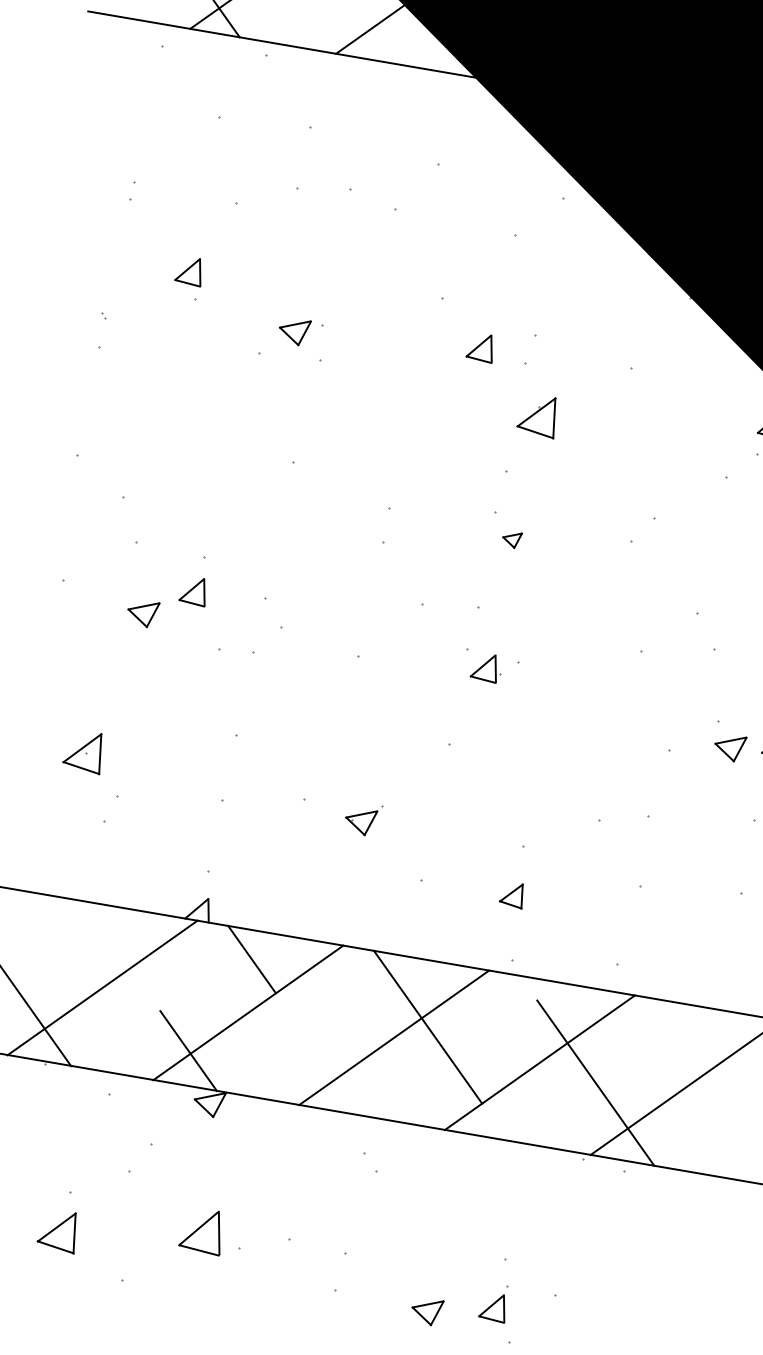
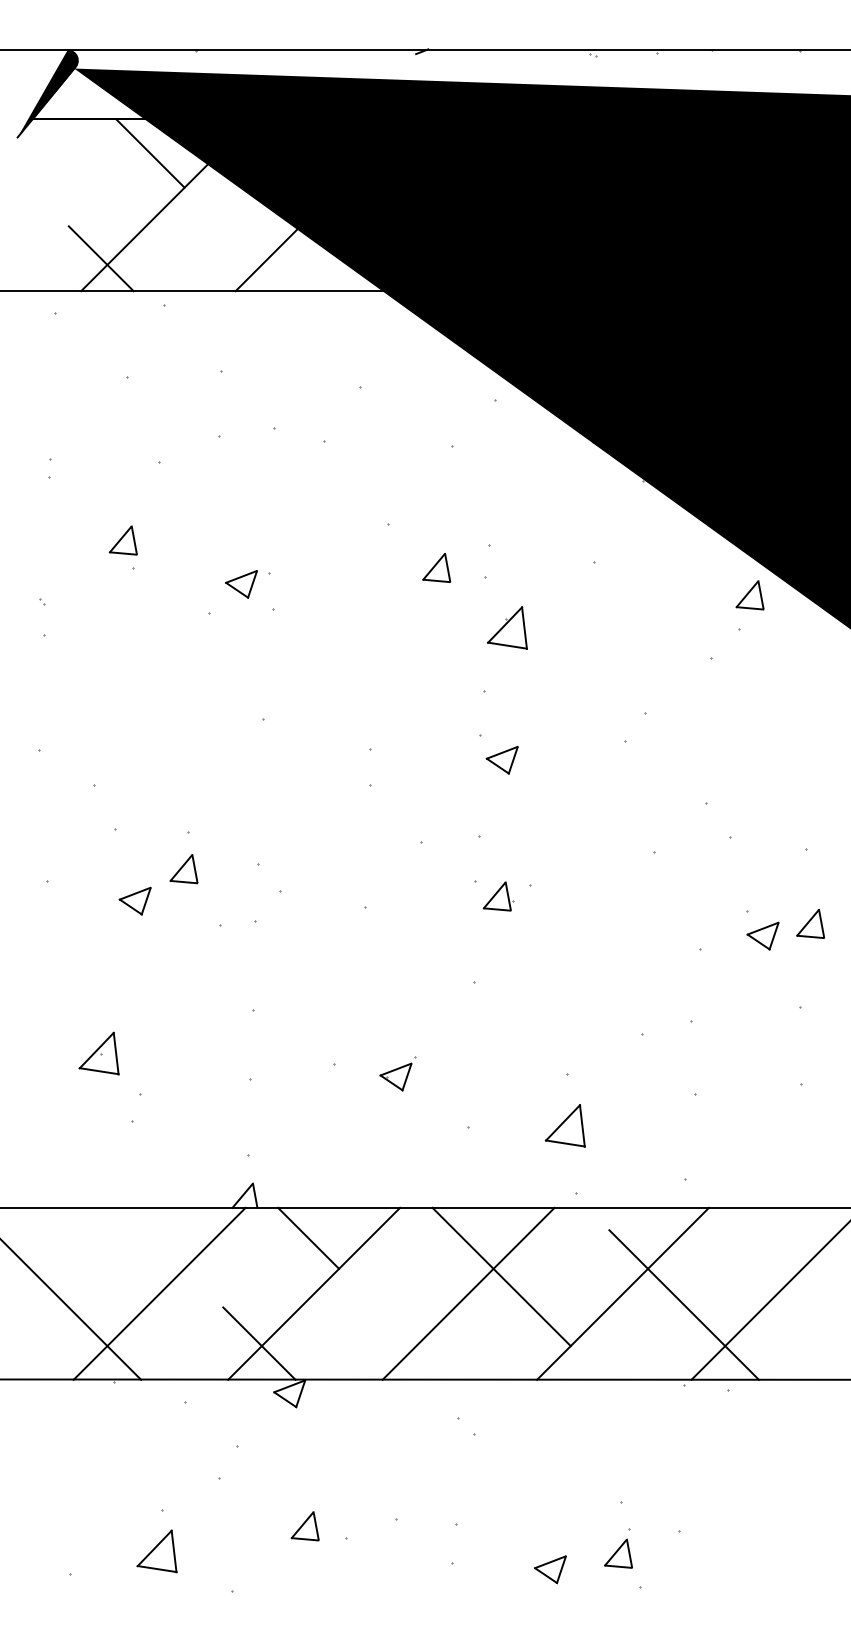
part: (511, 539) -> (501, 760), size x1.67
part: (511, 894) -> (564, 1125), size x1.67
part: (201, 1230) -> (304, 1526), size x0.62

